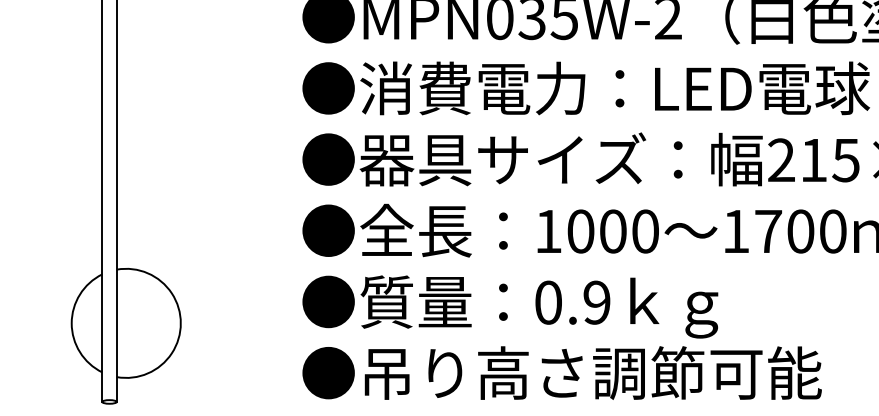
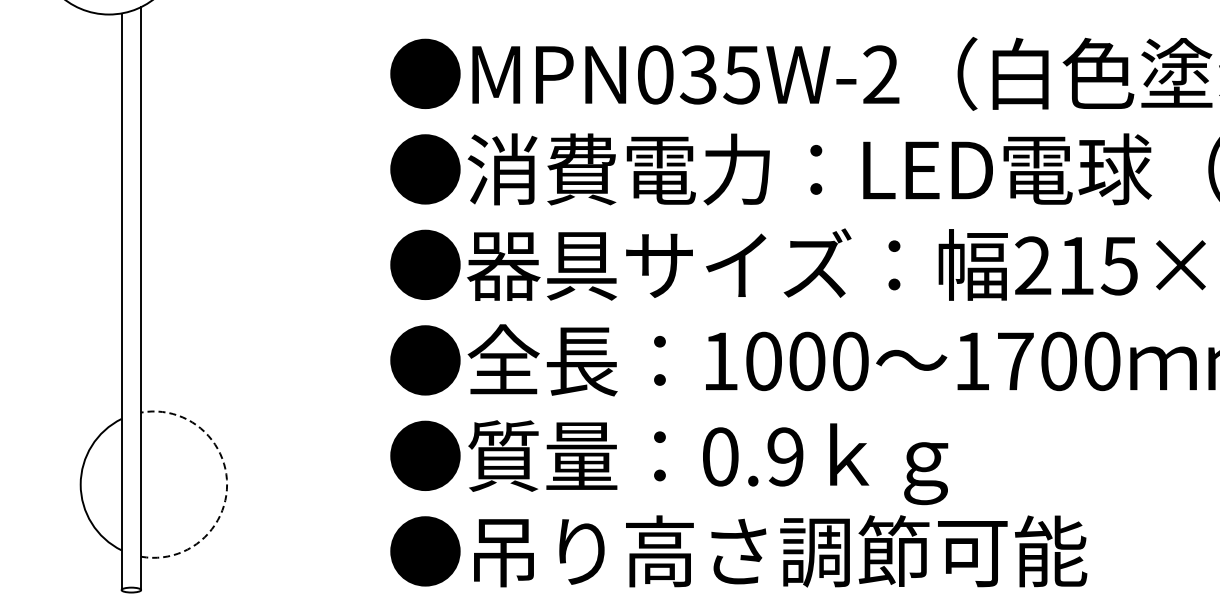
arc: (181, 323) -> (227, 484), solid -> dashed

